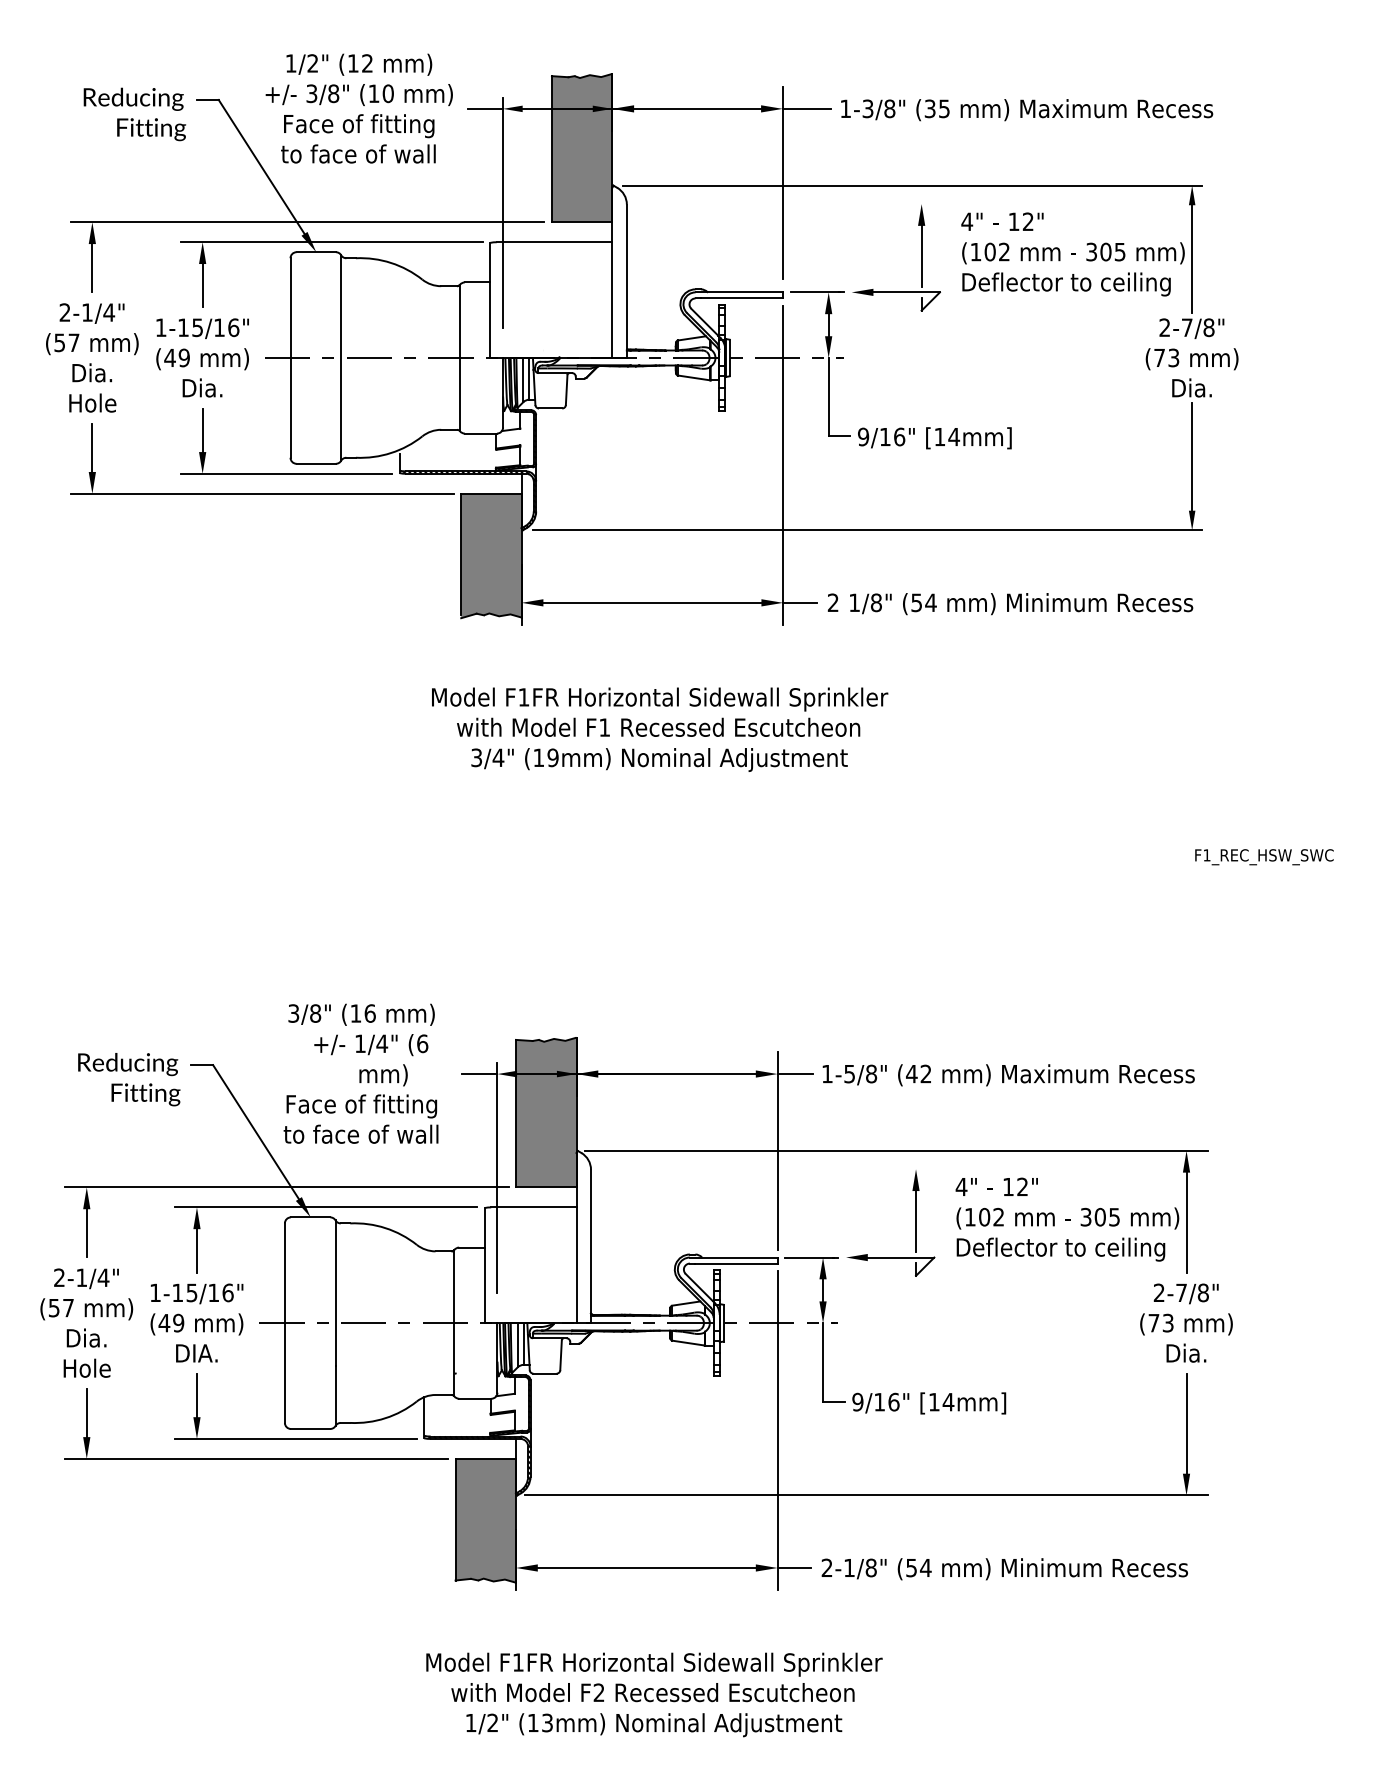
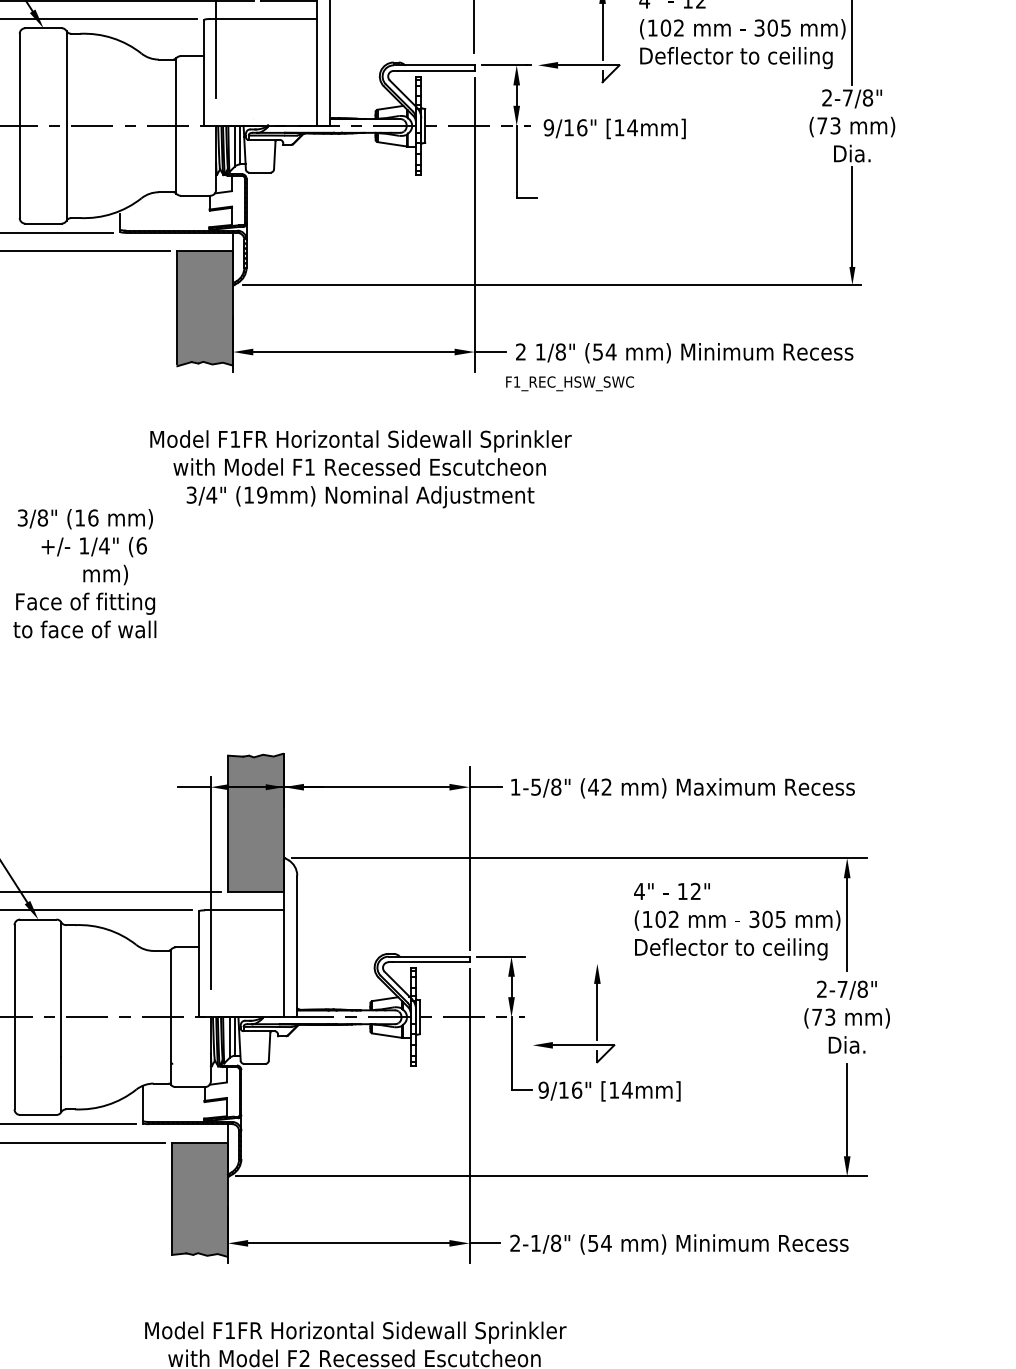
text: (934, 438) -> (614, 129), moved
text: (1264, 857) -> (570, 384), moved
text: (360, 1073) -> (84, 573), moved
part: (915, 1223) -> (596, 1013), moved

